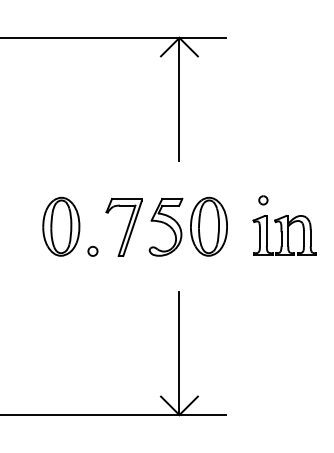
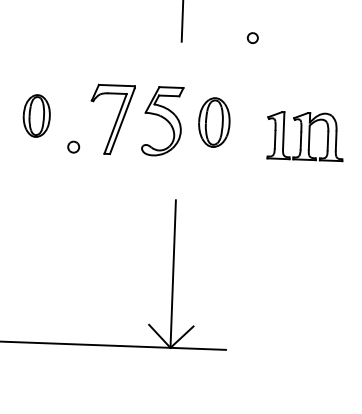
part: (263, 200) -> (252, 38), moved
part: (61, 226) -> (36, 115), size x0.6
part: (208, 226) -> (213, 122), size x0.7

